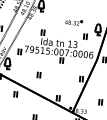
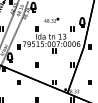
part: (73, 21) -> (51, 19), moved

